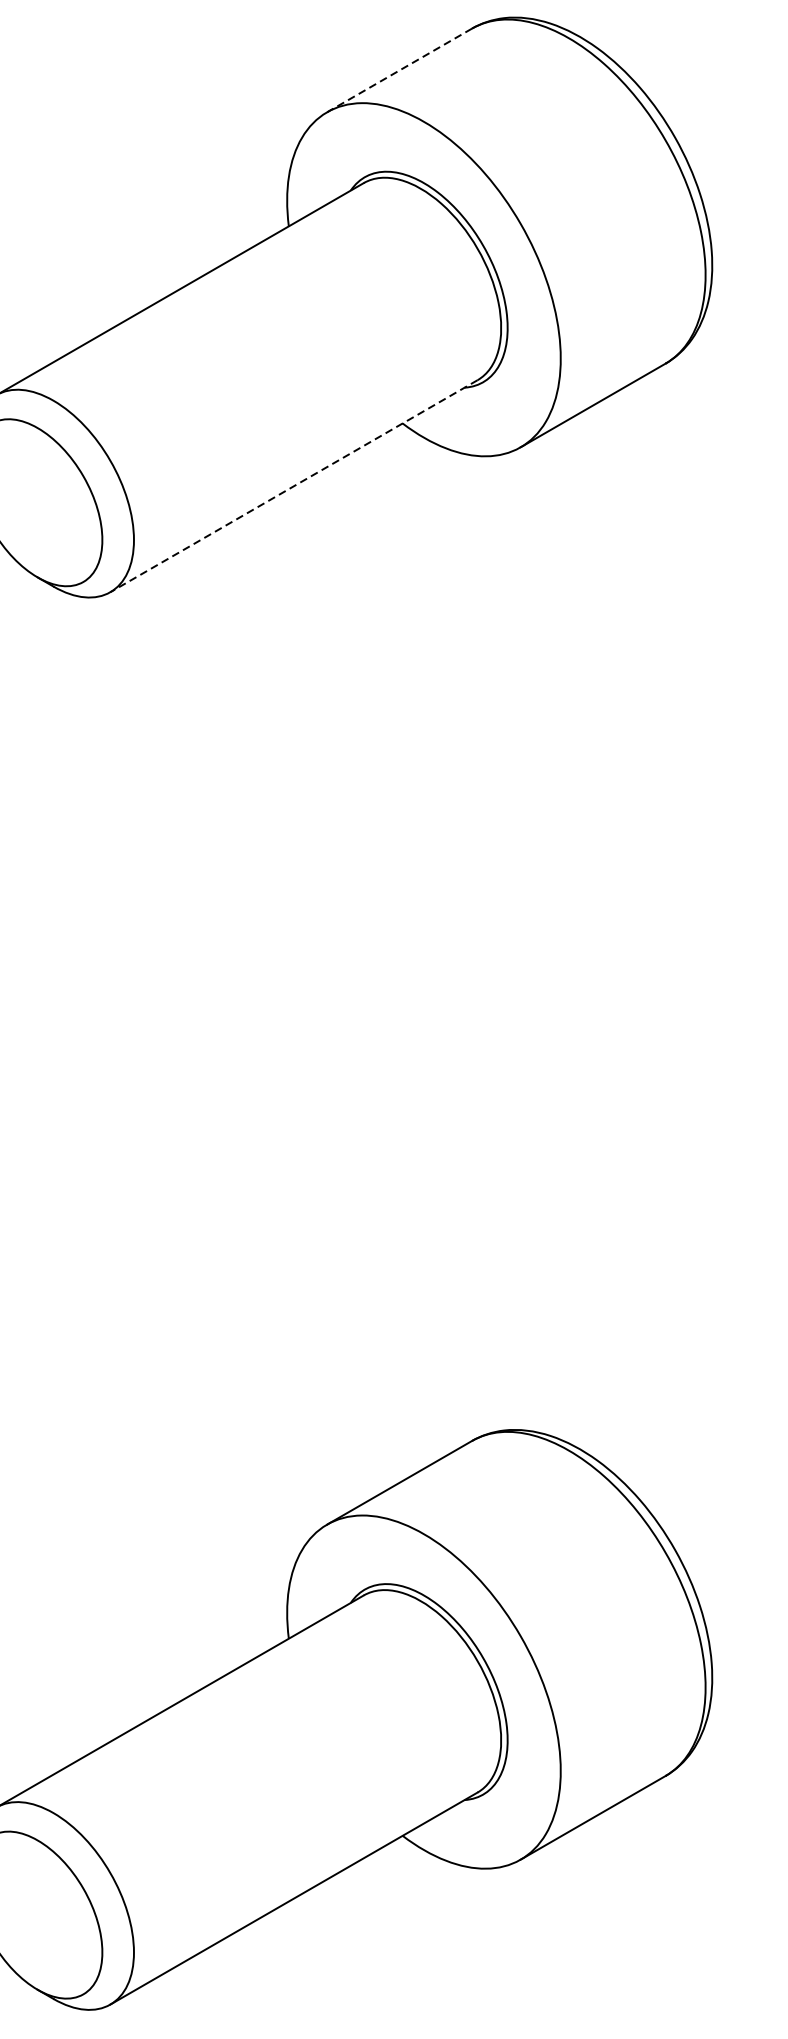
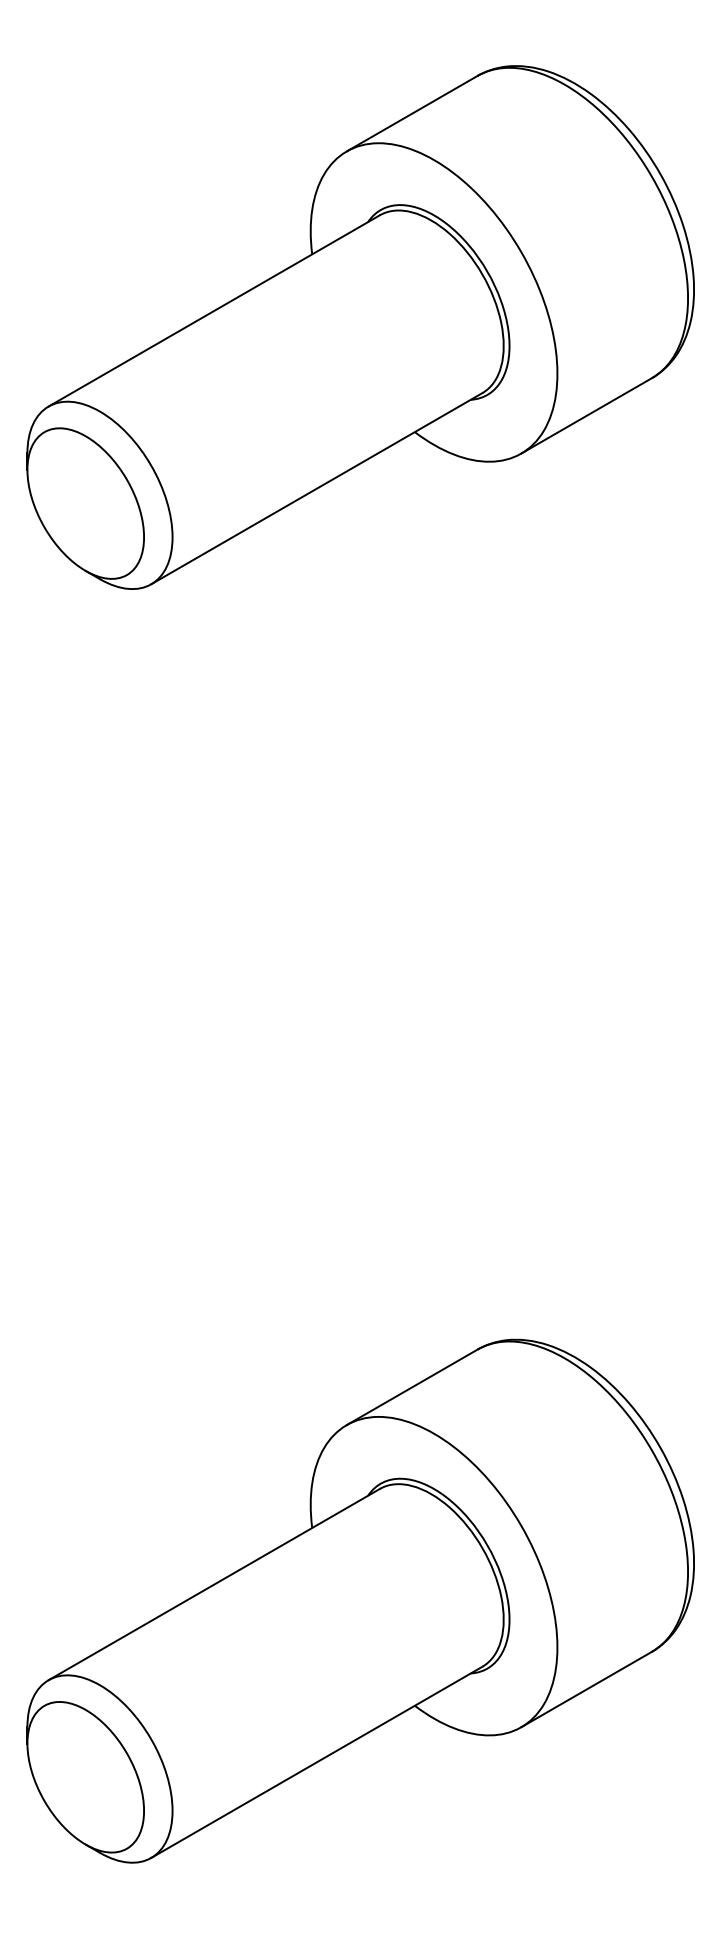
line: (398, 70) -> (411, 113), dashed -> solid
line: (293, 486) -> (316, 488), dashed -> solid

